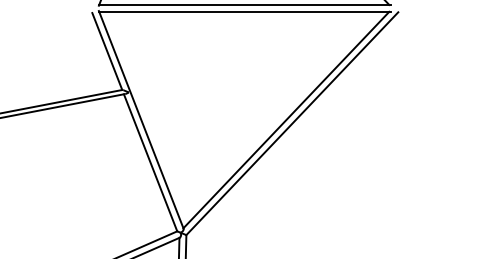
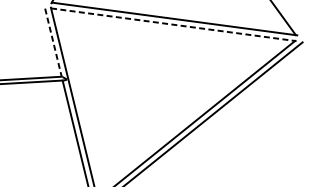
line: (245, 11) -> (174, 24), solid -> dashed
line: (107, 51) -> (53, 42), solid -> dashed

